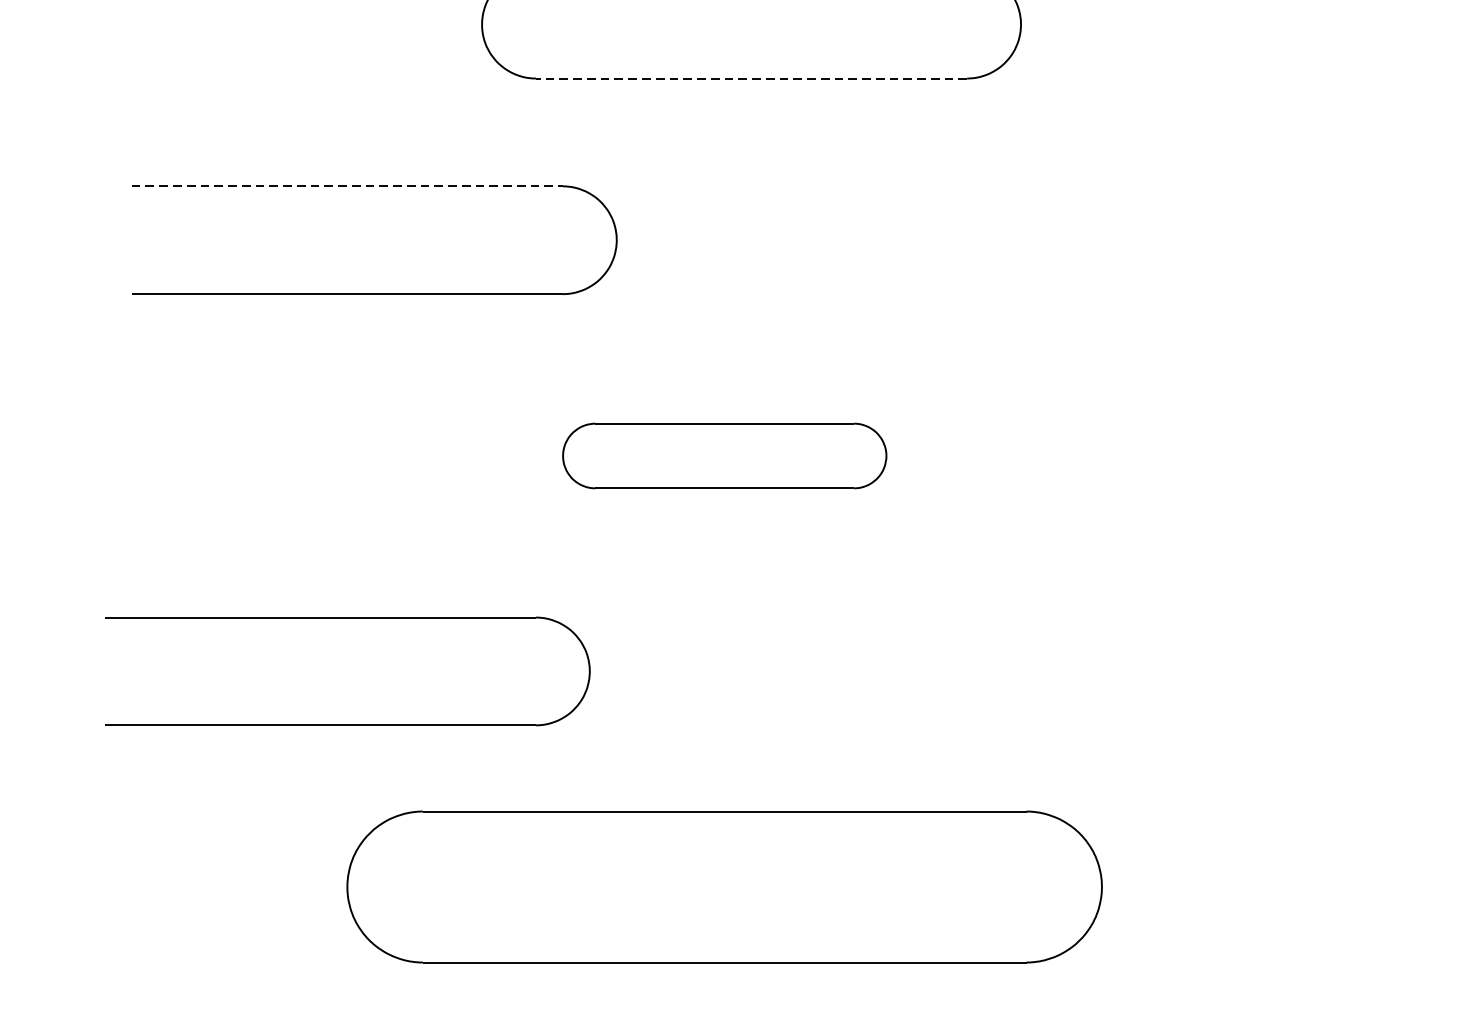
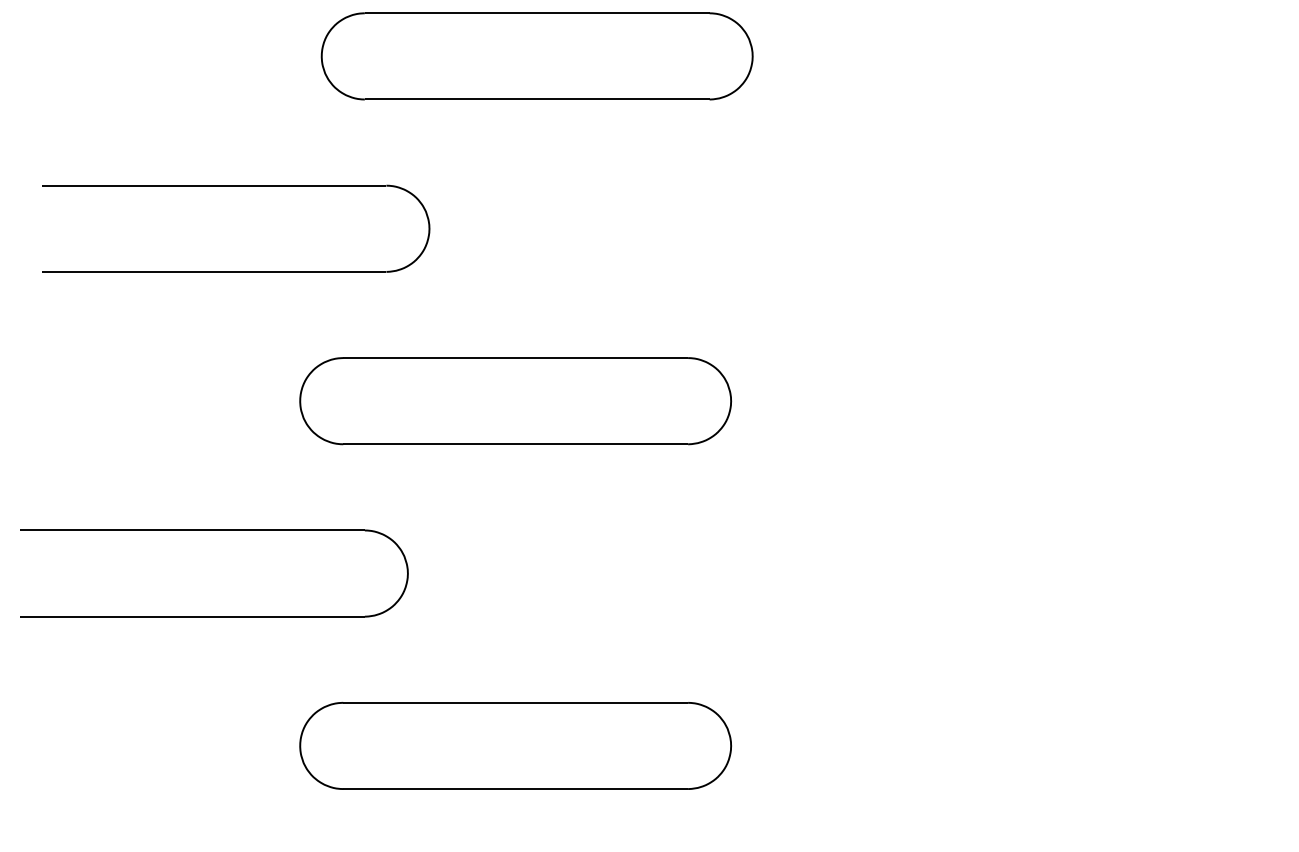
line: (750, 78) -> (536, 99), dashed -> solid
line: (347, 186) -> (214, 185), dashed -> solid
part: (724, 456) -> (515, 401), size x1.67
part: (724, 886) -> (515, 745), size x0.71

